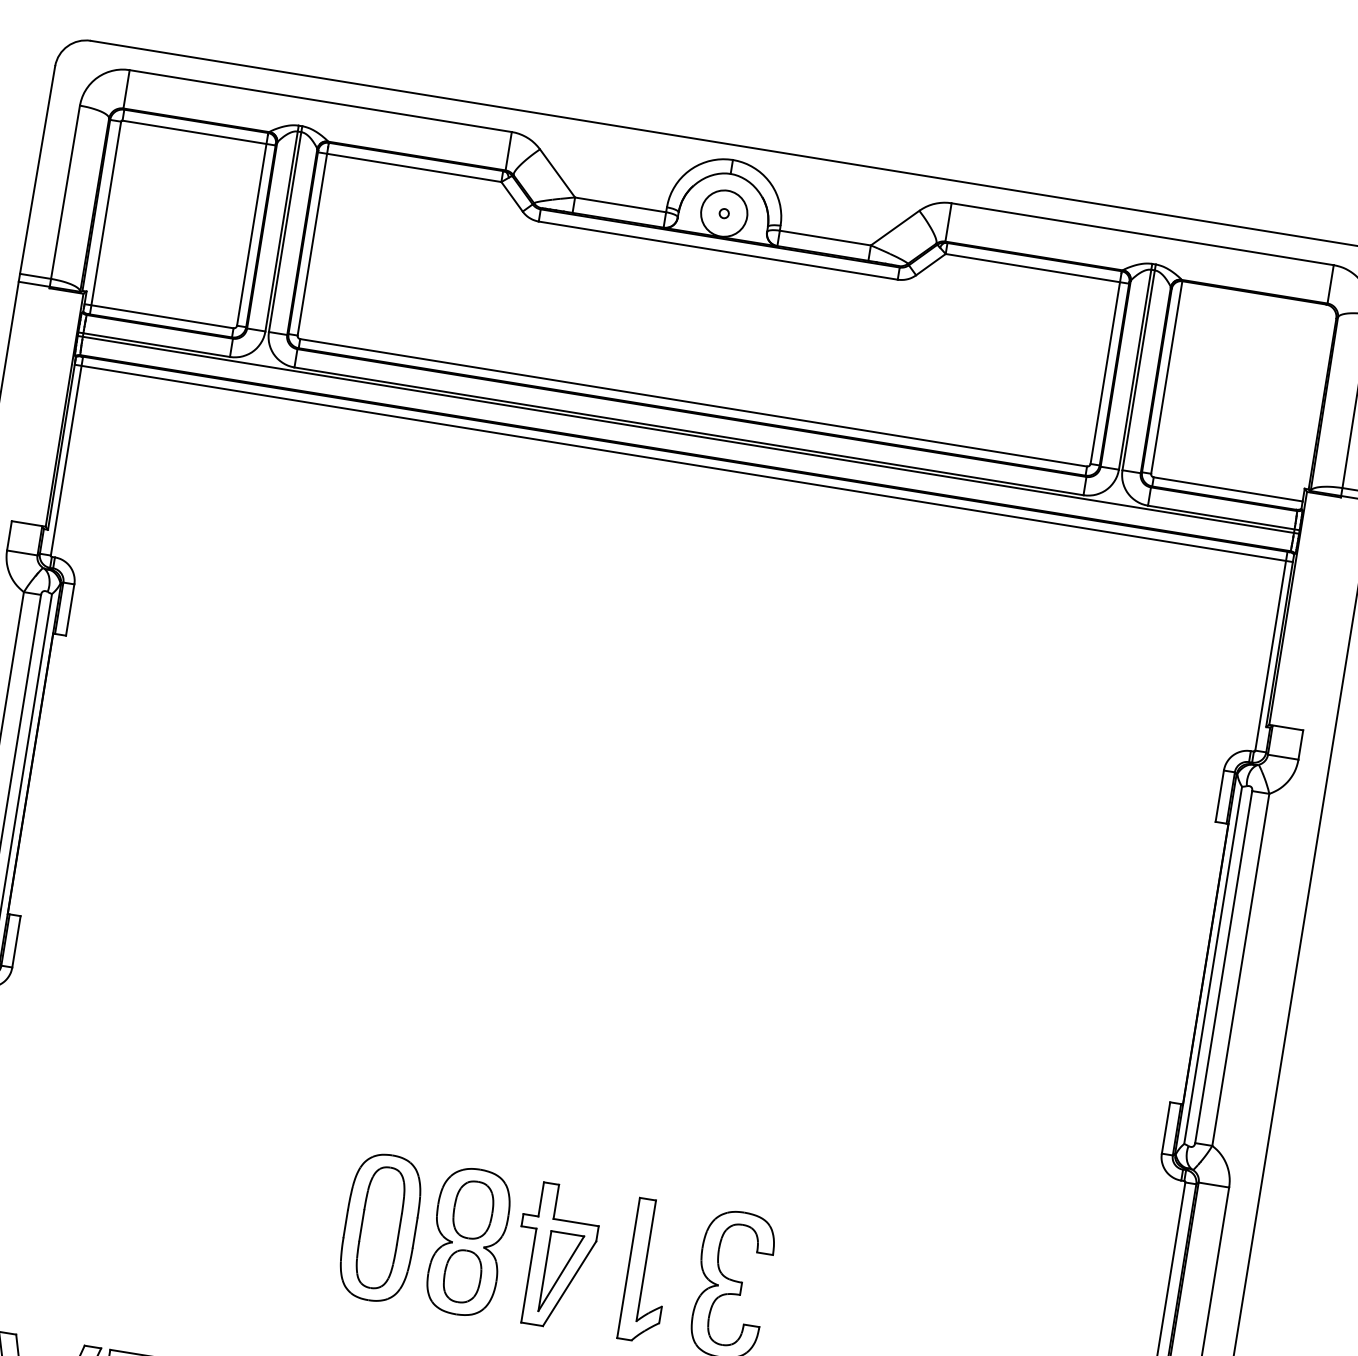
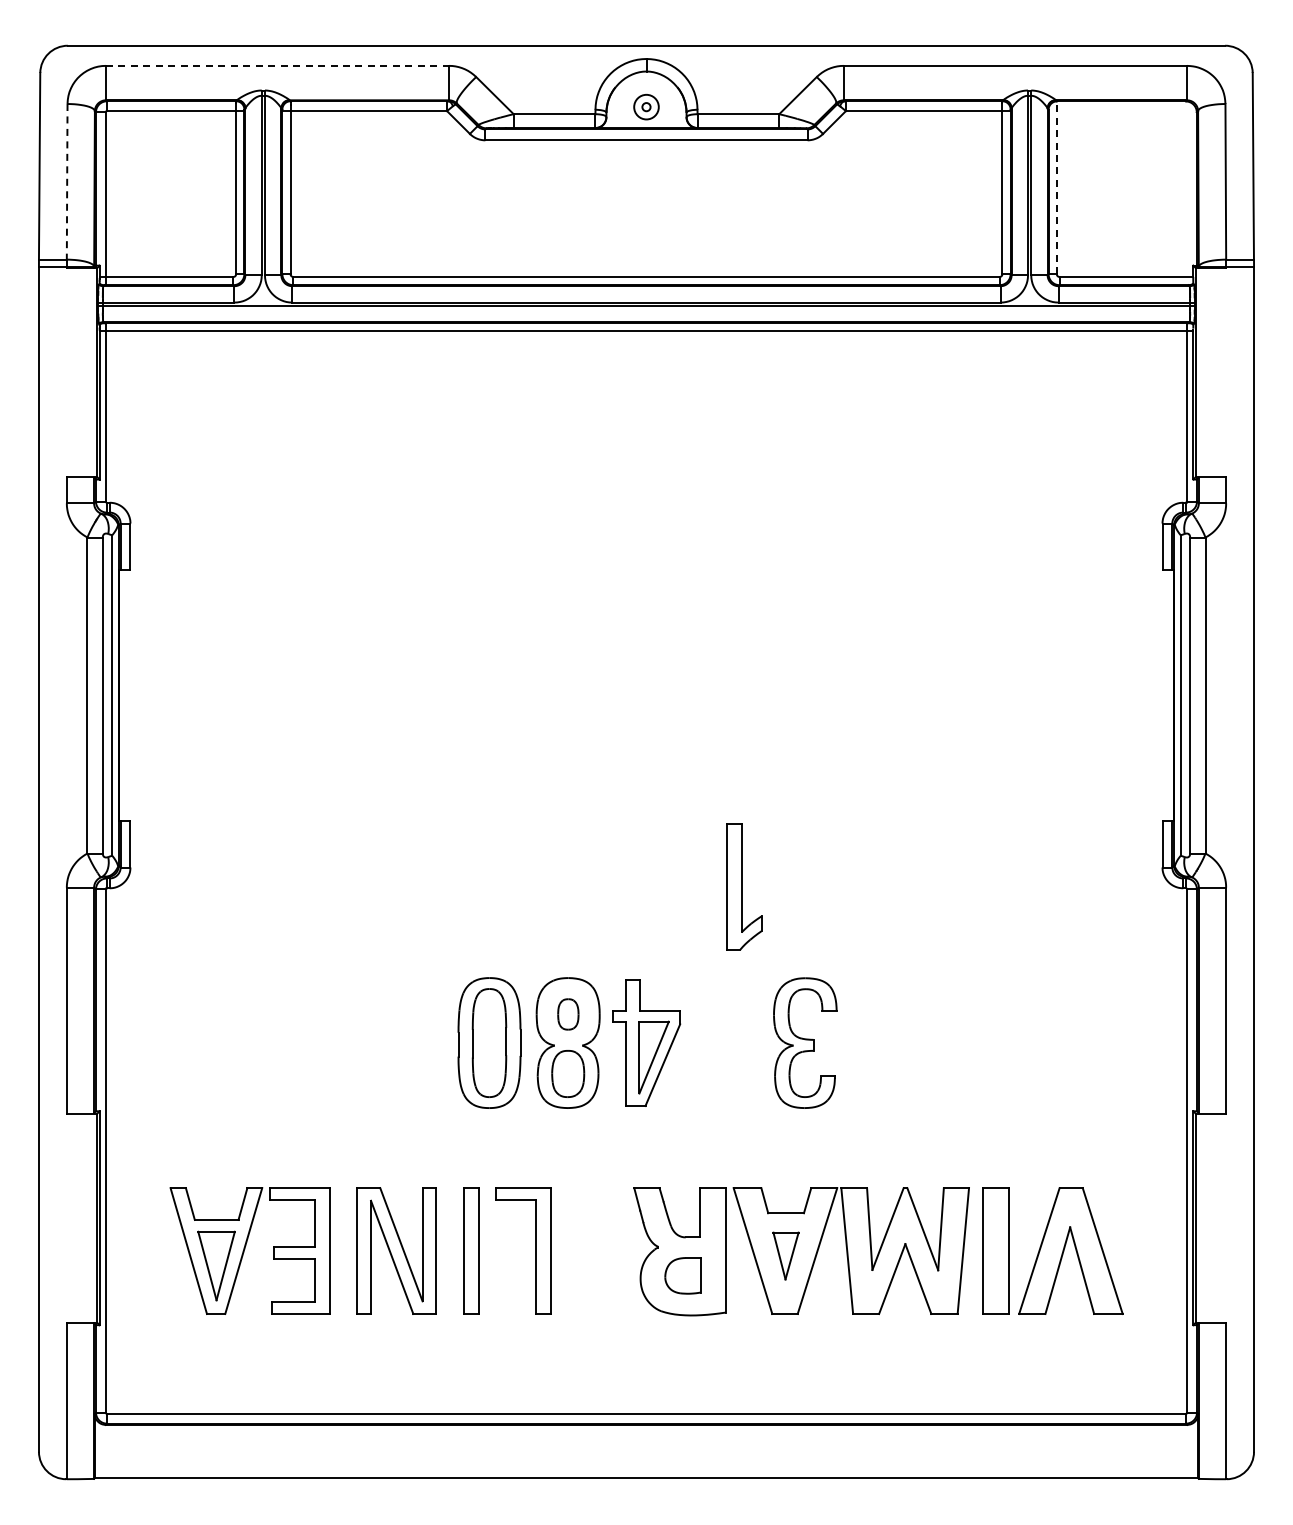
line: (320, 100) -> (277, 65), solid -> dashed
line: (65, 191) -> (67, 181), solid -> dashed
circle: (724, 212) -> (646, 106), size x0.6
line: (1166, 377) -> (1056, 187), solid -> dashed
part: (473, 1210) -> (568, 1014), size x0.6
part: (647, 1270) -> (744, 886), moved

